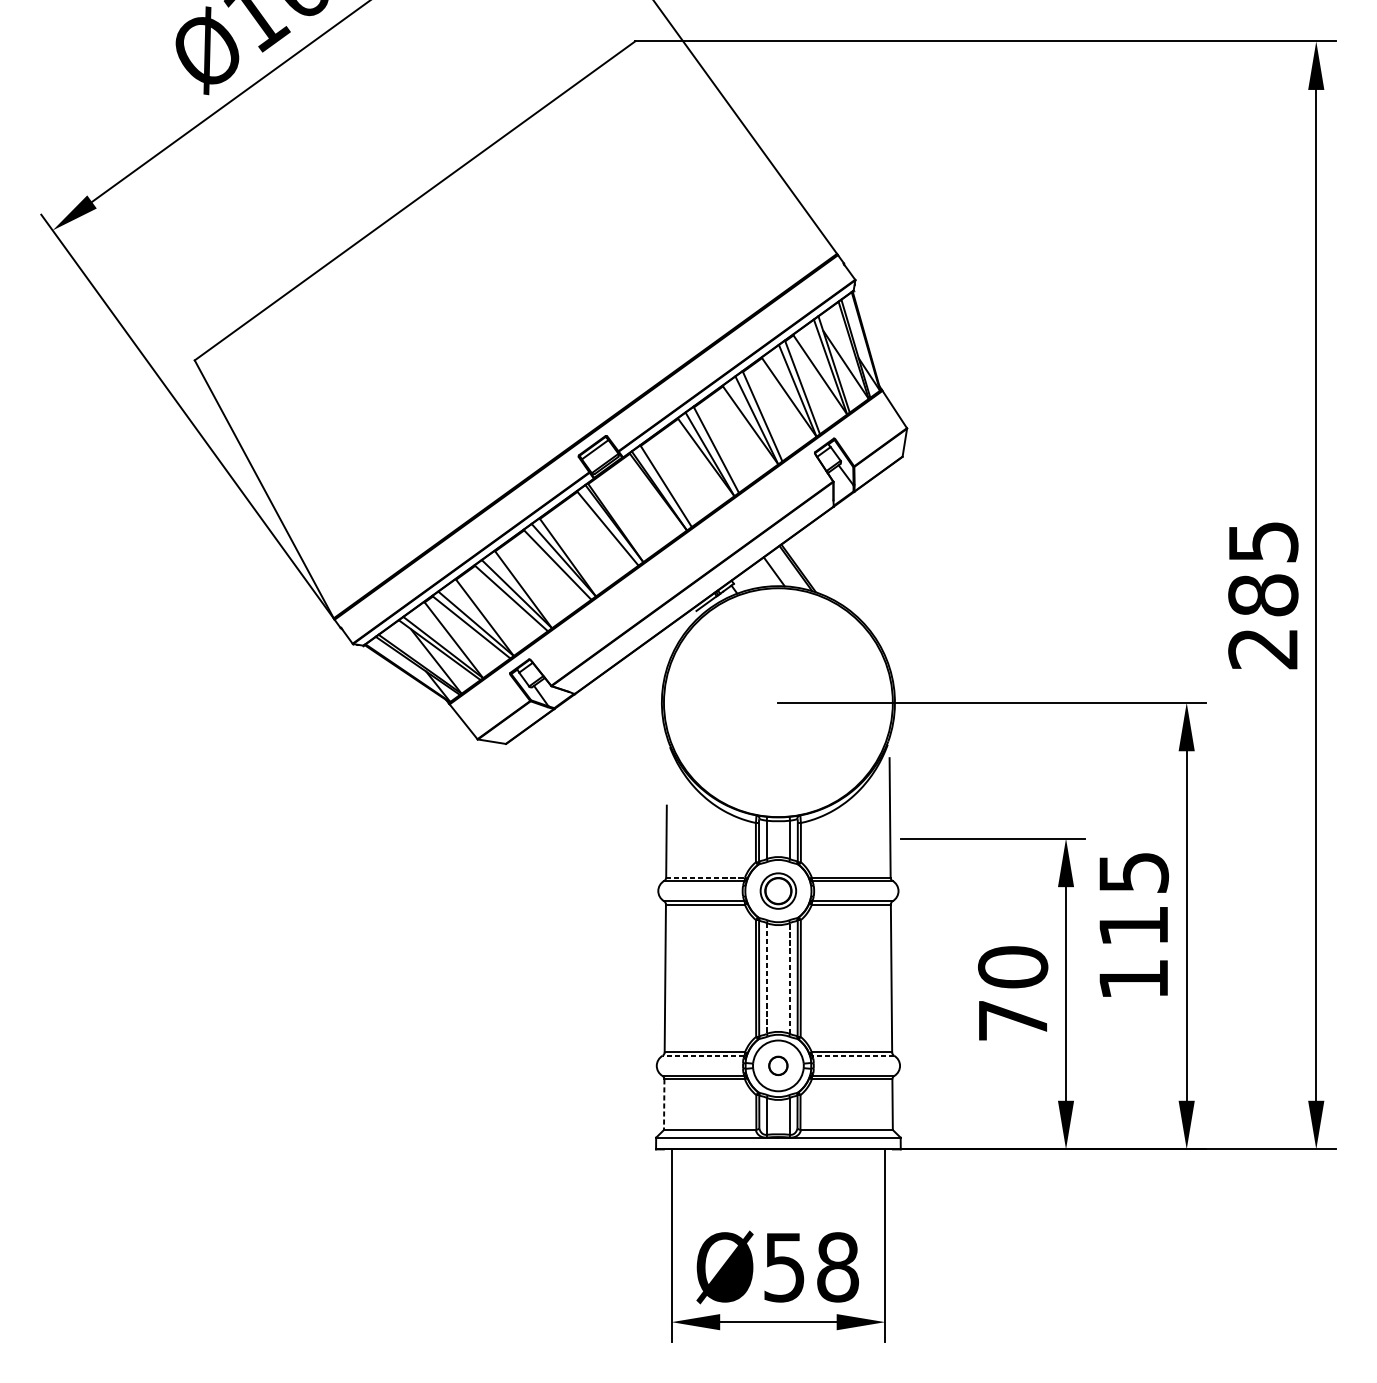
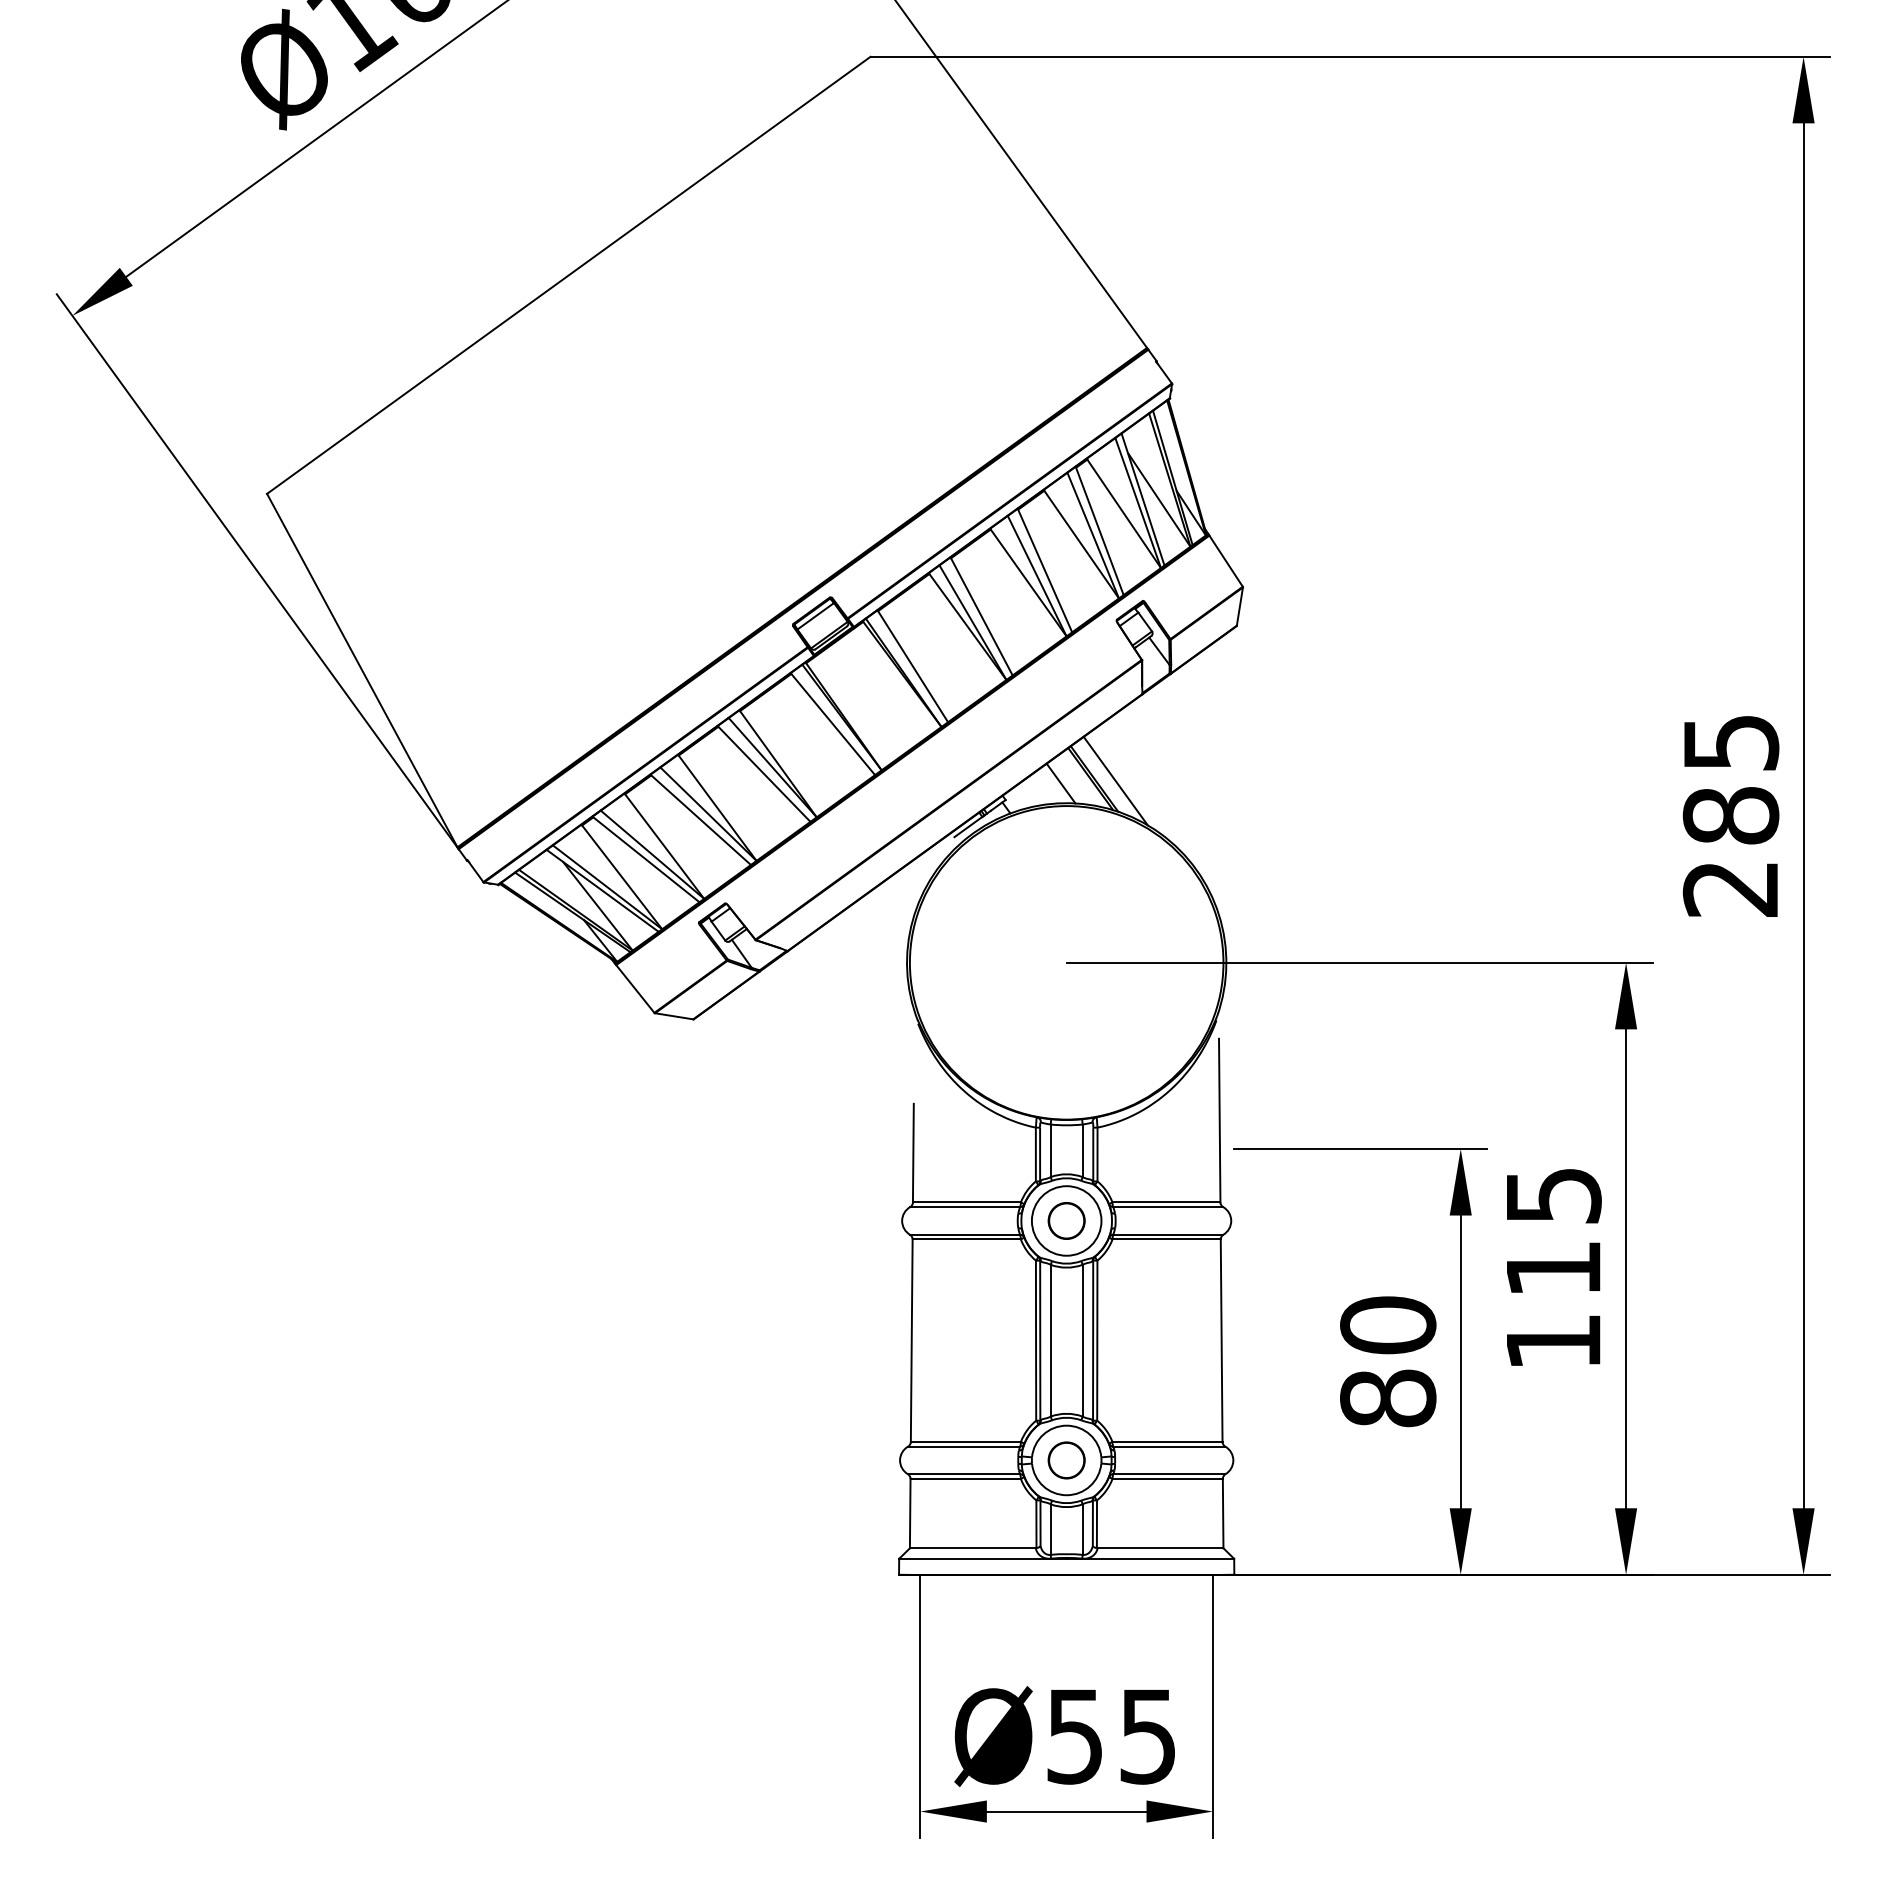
line: (814, 569) -> (1115, 780), added
line: (705, 877) -> (966, 1202), dashed -> solid
circle: (778, 890) -> (1066, 1220), size x1.43
line: (766, 978) -> (1050, 1340), dashed -> solid
line: (789, 978) -> (1082, 1340), dashed -> solid
text: (1013, 1020) -> (1388, 1398), 70 -> 80
line: (703, 1055) -> (964, 1446), dashed -> solid
line: (853, 1055) -> (1169, 1446), dashed -> solid
circle: (778, 1065) -> (1066, 1460), size x1.43
line: (664, 1104) -> (910, 1513), dashed -> solid
text: (838, 1267) -> (1148, 1736), Ø58 -> Ø55

